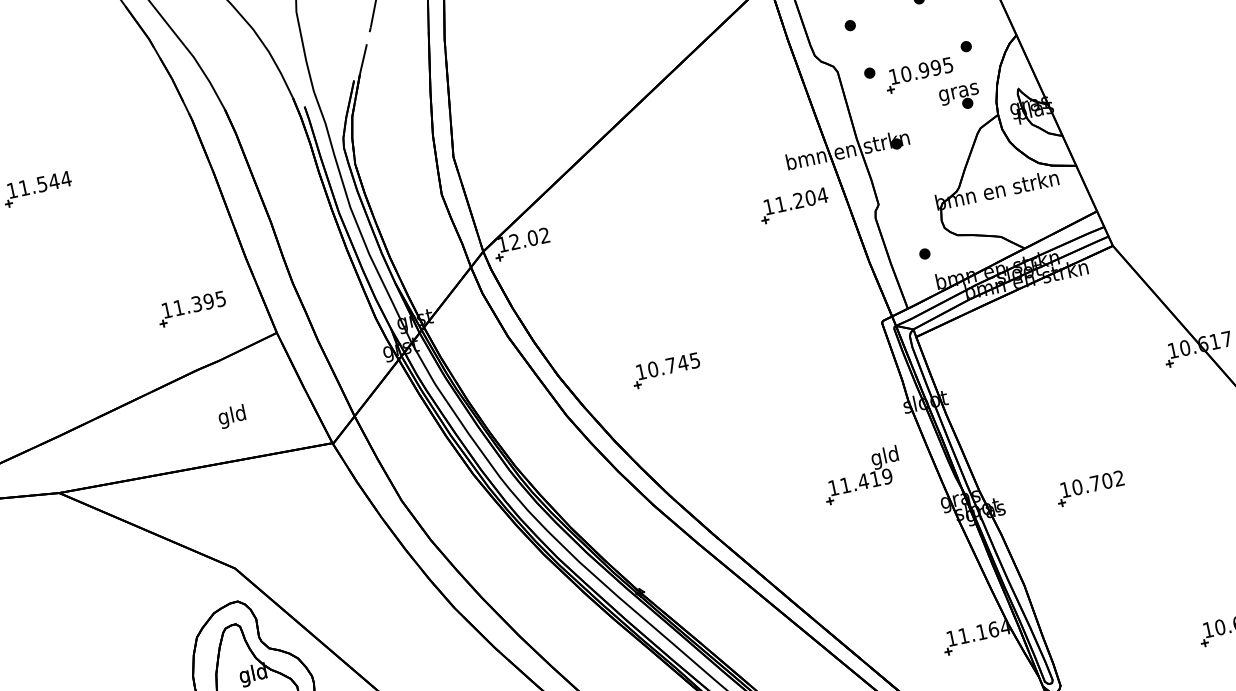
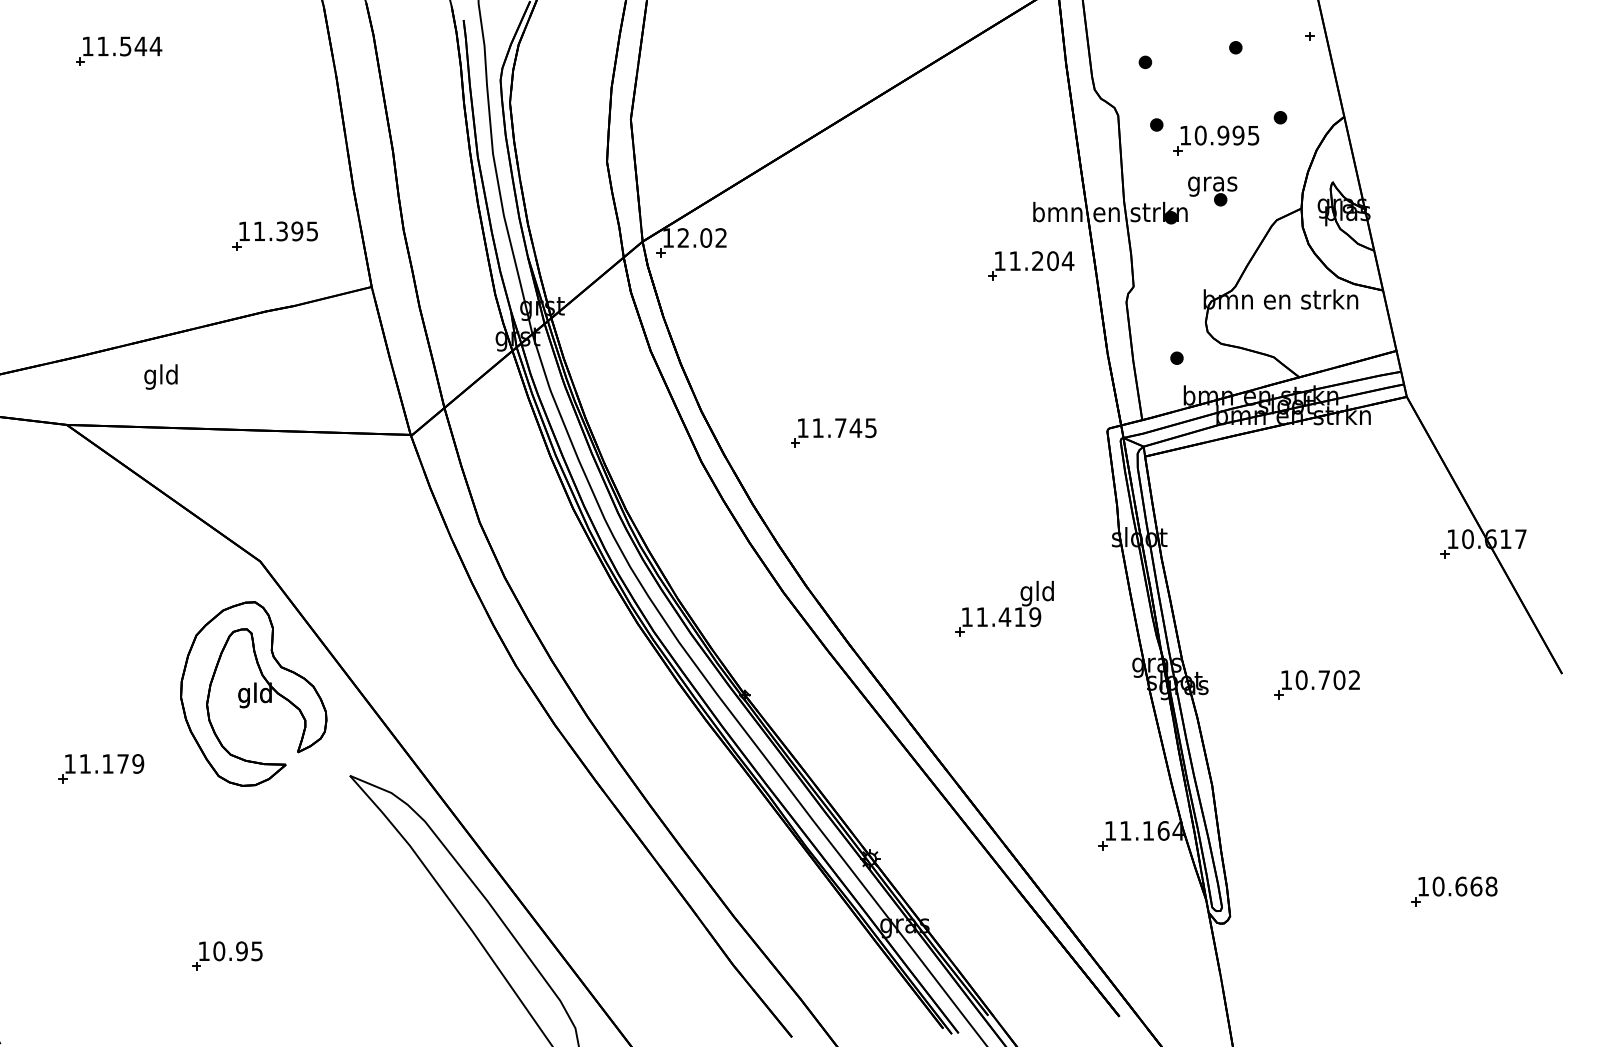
part: (959, 98) -> (1212, 191), moved
text: (653, 369) -> (818, 428), 10.745 -> 11.745
text: (231, 416) -> (160, 376), moved
part: (861, 474) -> (1004, 608), moved

